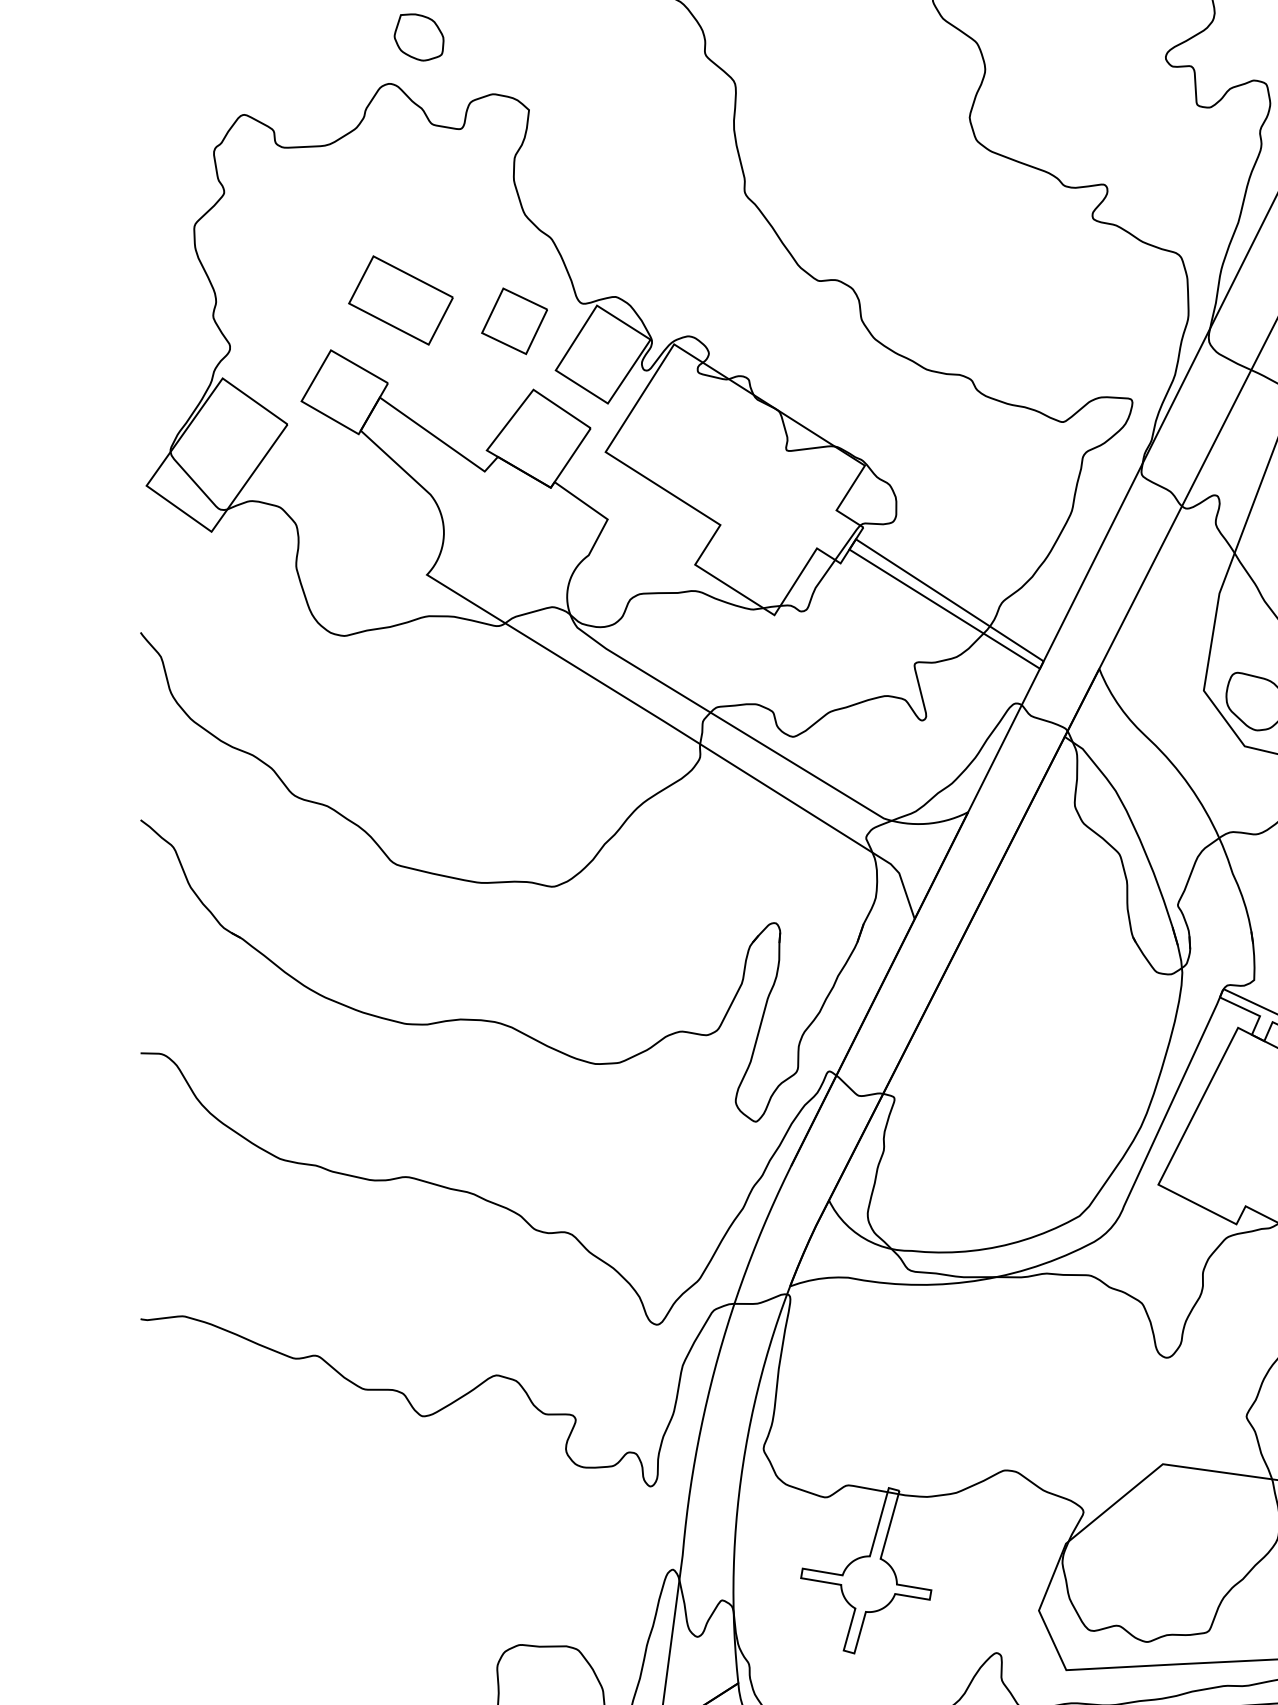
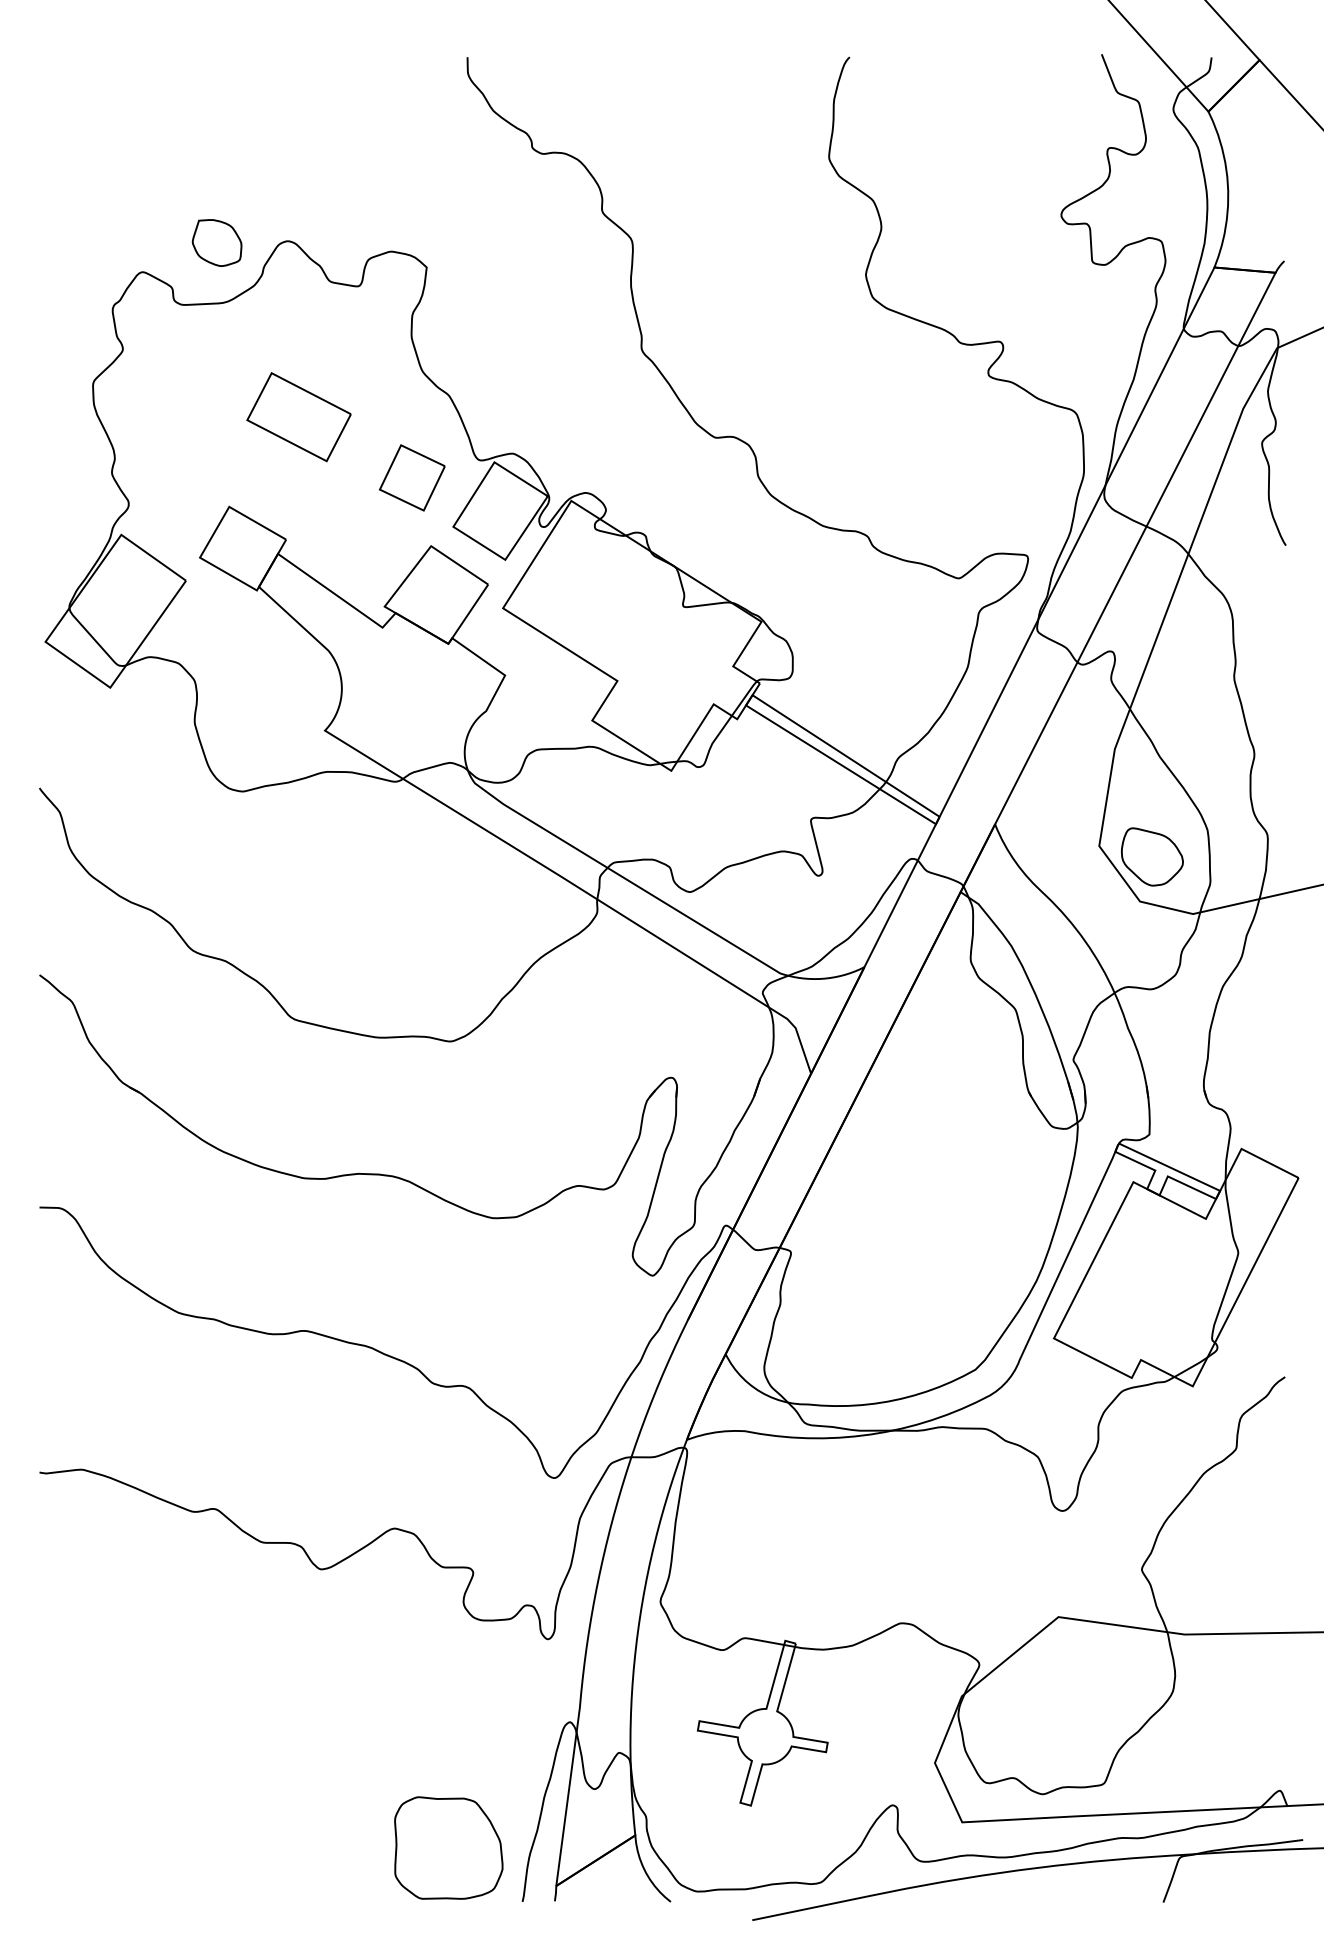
part: (418, 36) -> (216, 242), moved
part: (400, 300) -> (298, 417), moved

